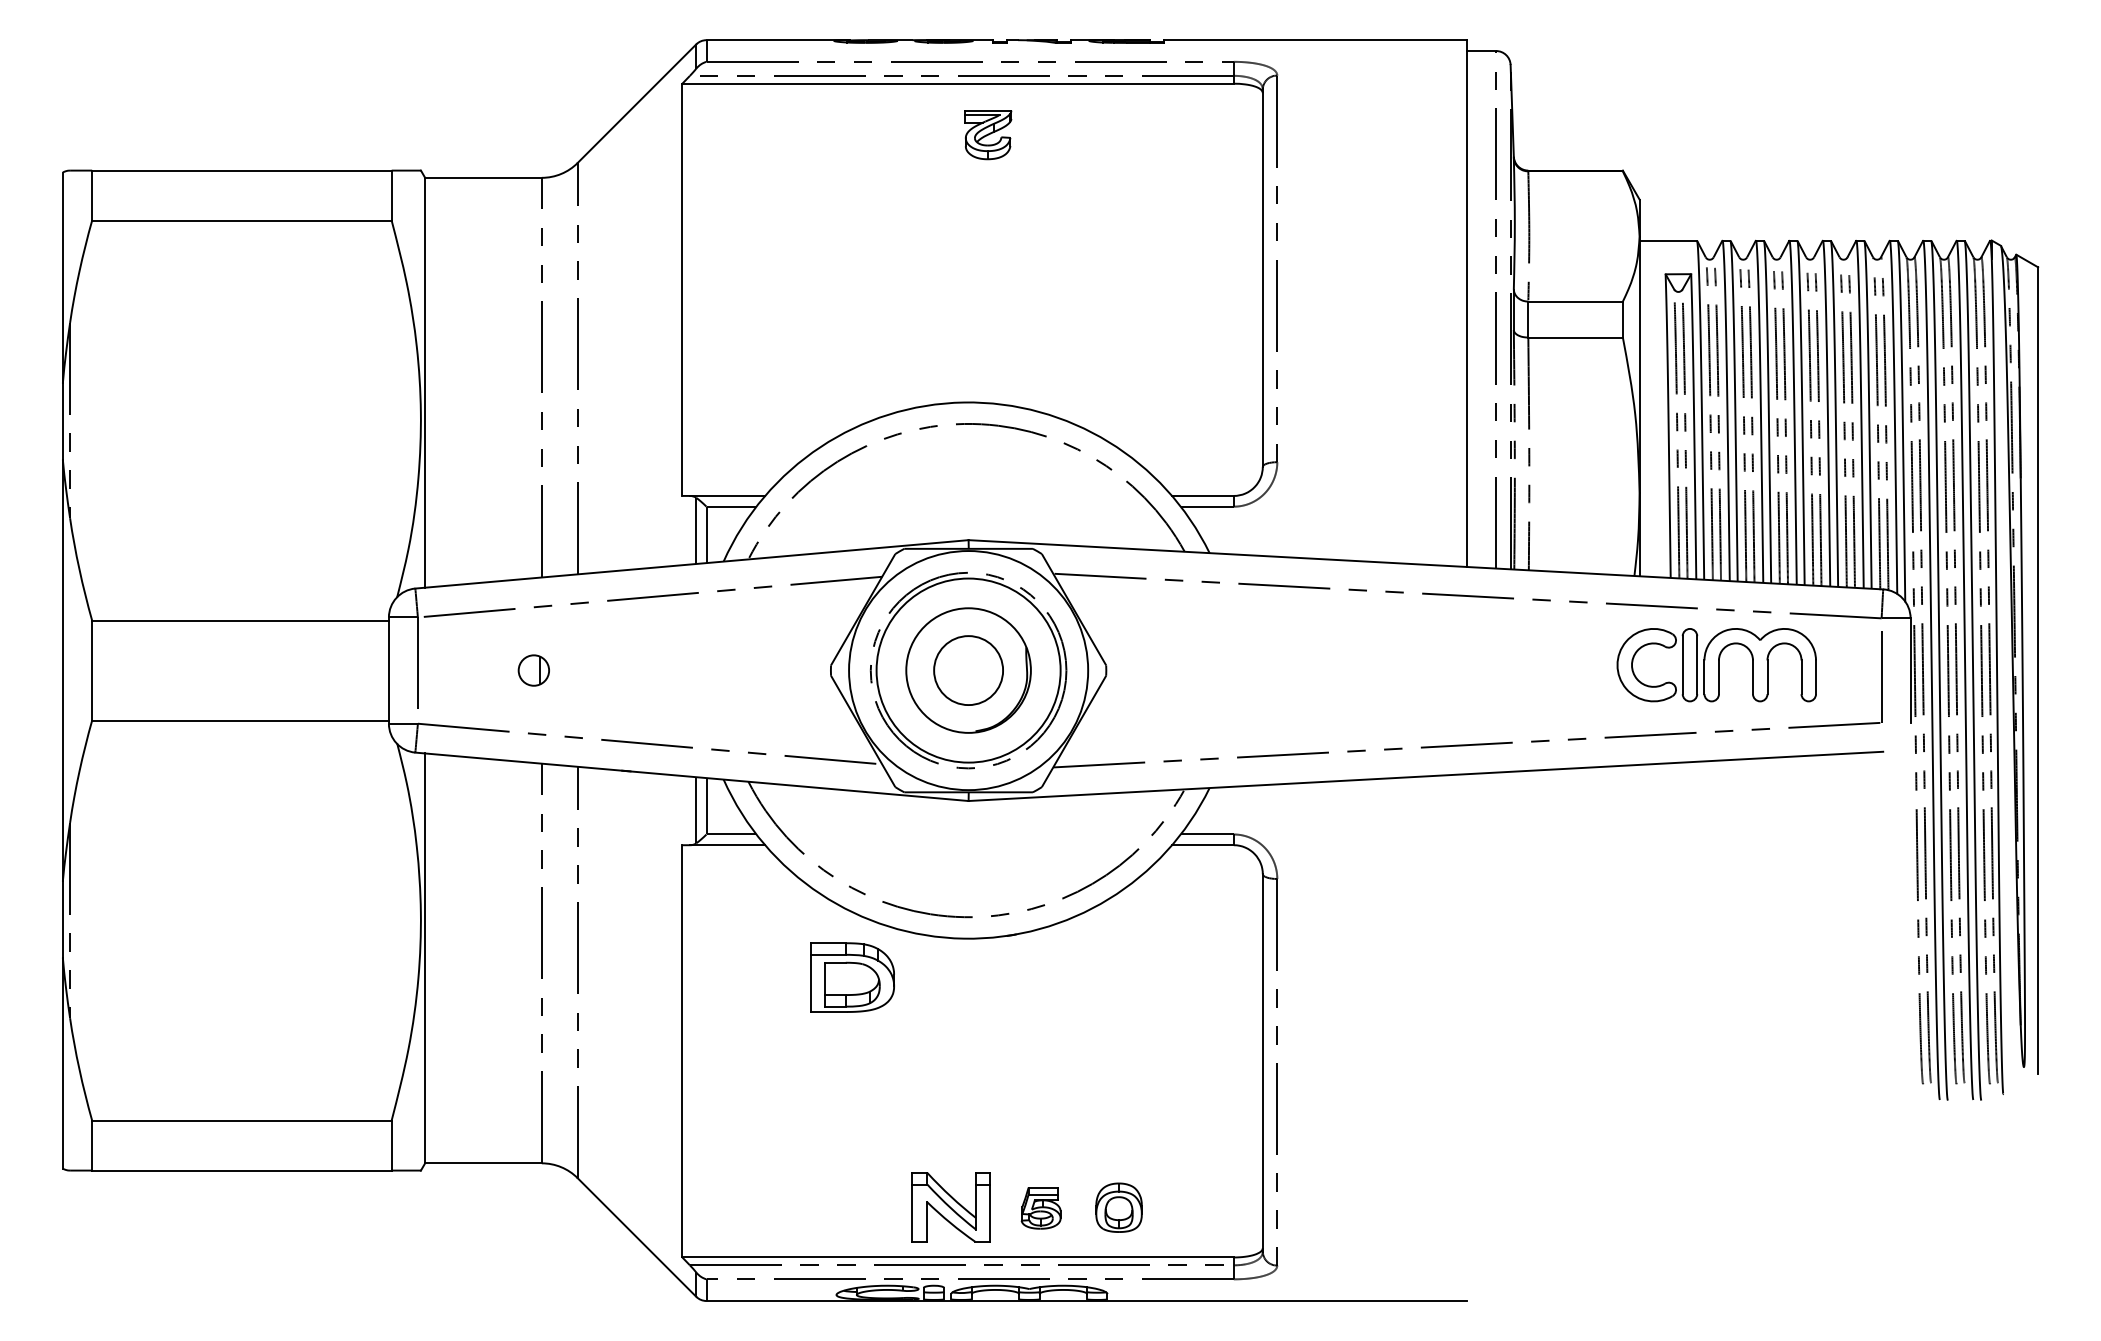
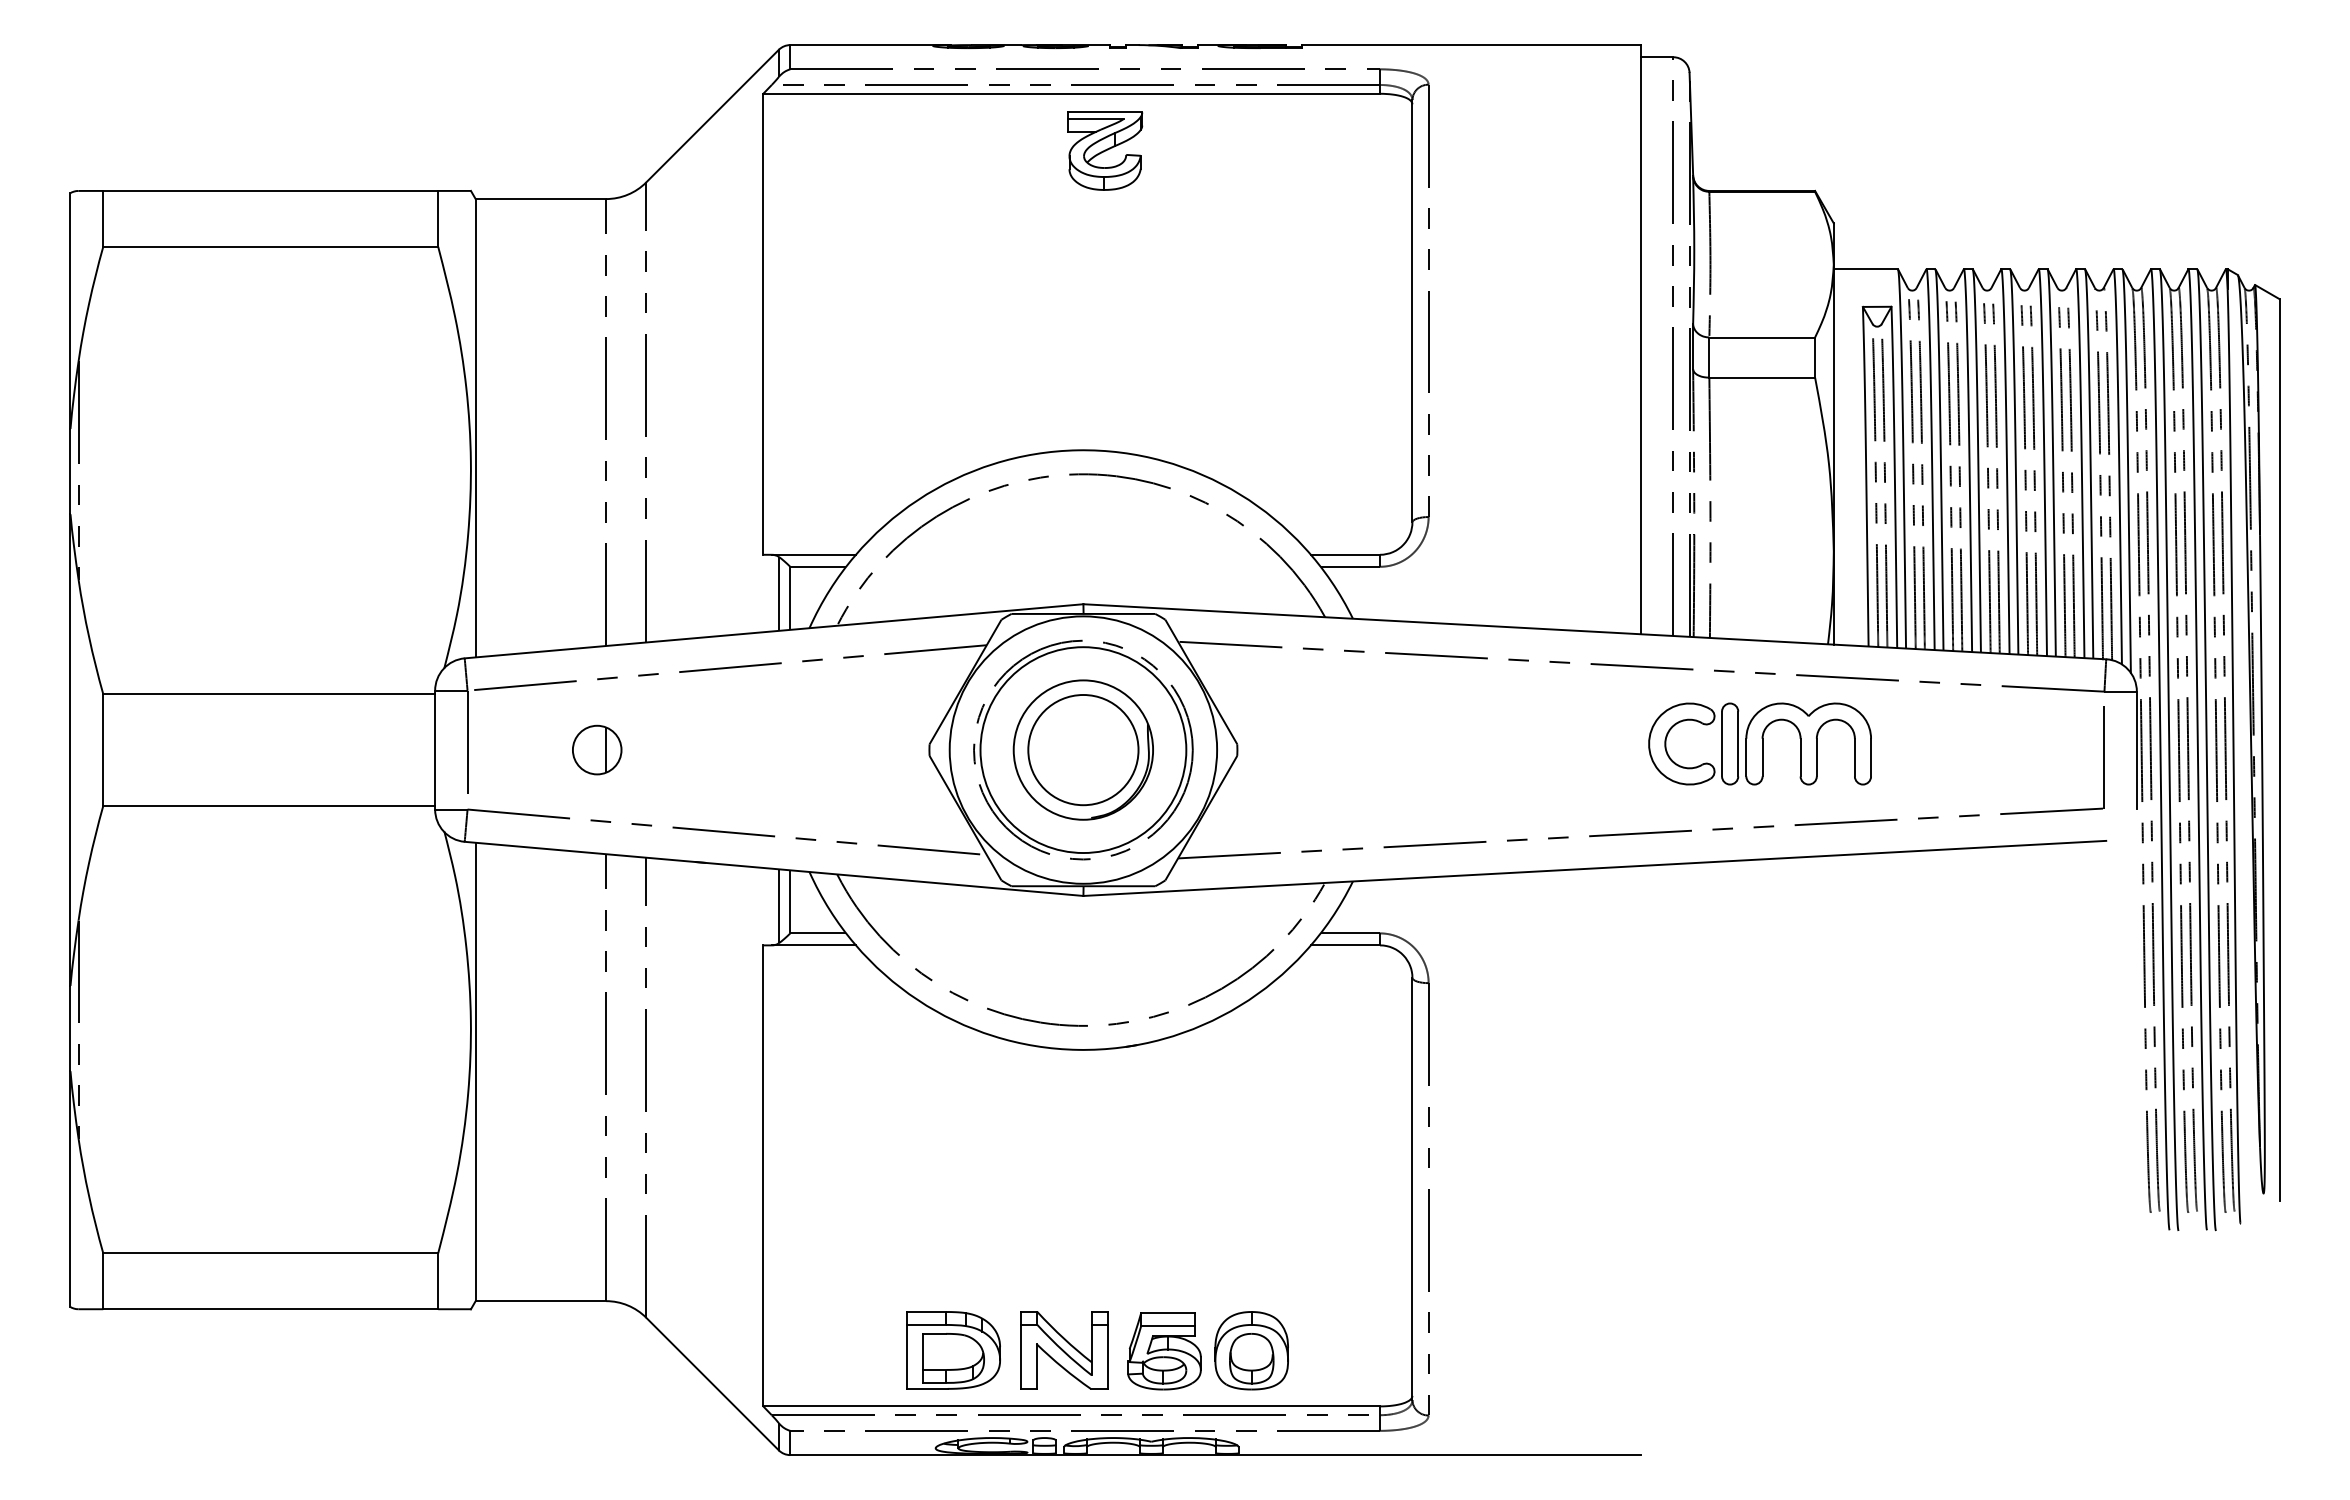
part: (988, 134) -> (1105, 150), size x1.43
part: (1716, 664) -> (1759, 743), moved
part: (534, 670) -> (597, 749), size x1.43
circle: (968, 670) -> (1083, 750), size x1.43
part: (852, 977) -> (953, 1350), moved
part: (1118, 1207) -> (1251, 1350), size x1.43
part: (1041, 1208) -> (1164, 1351), size x1.67

